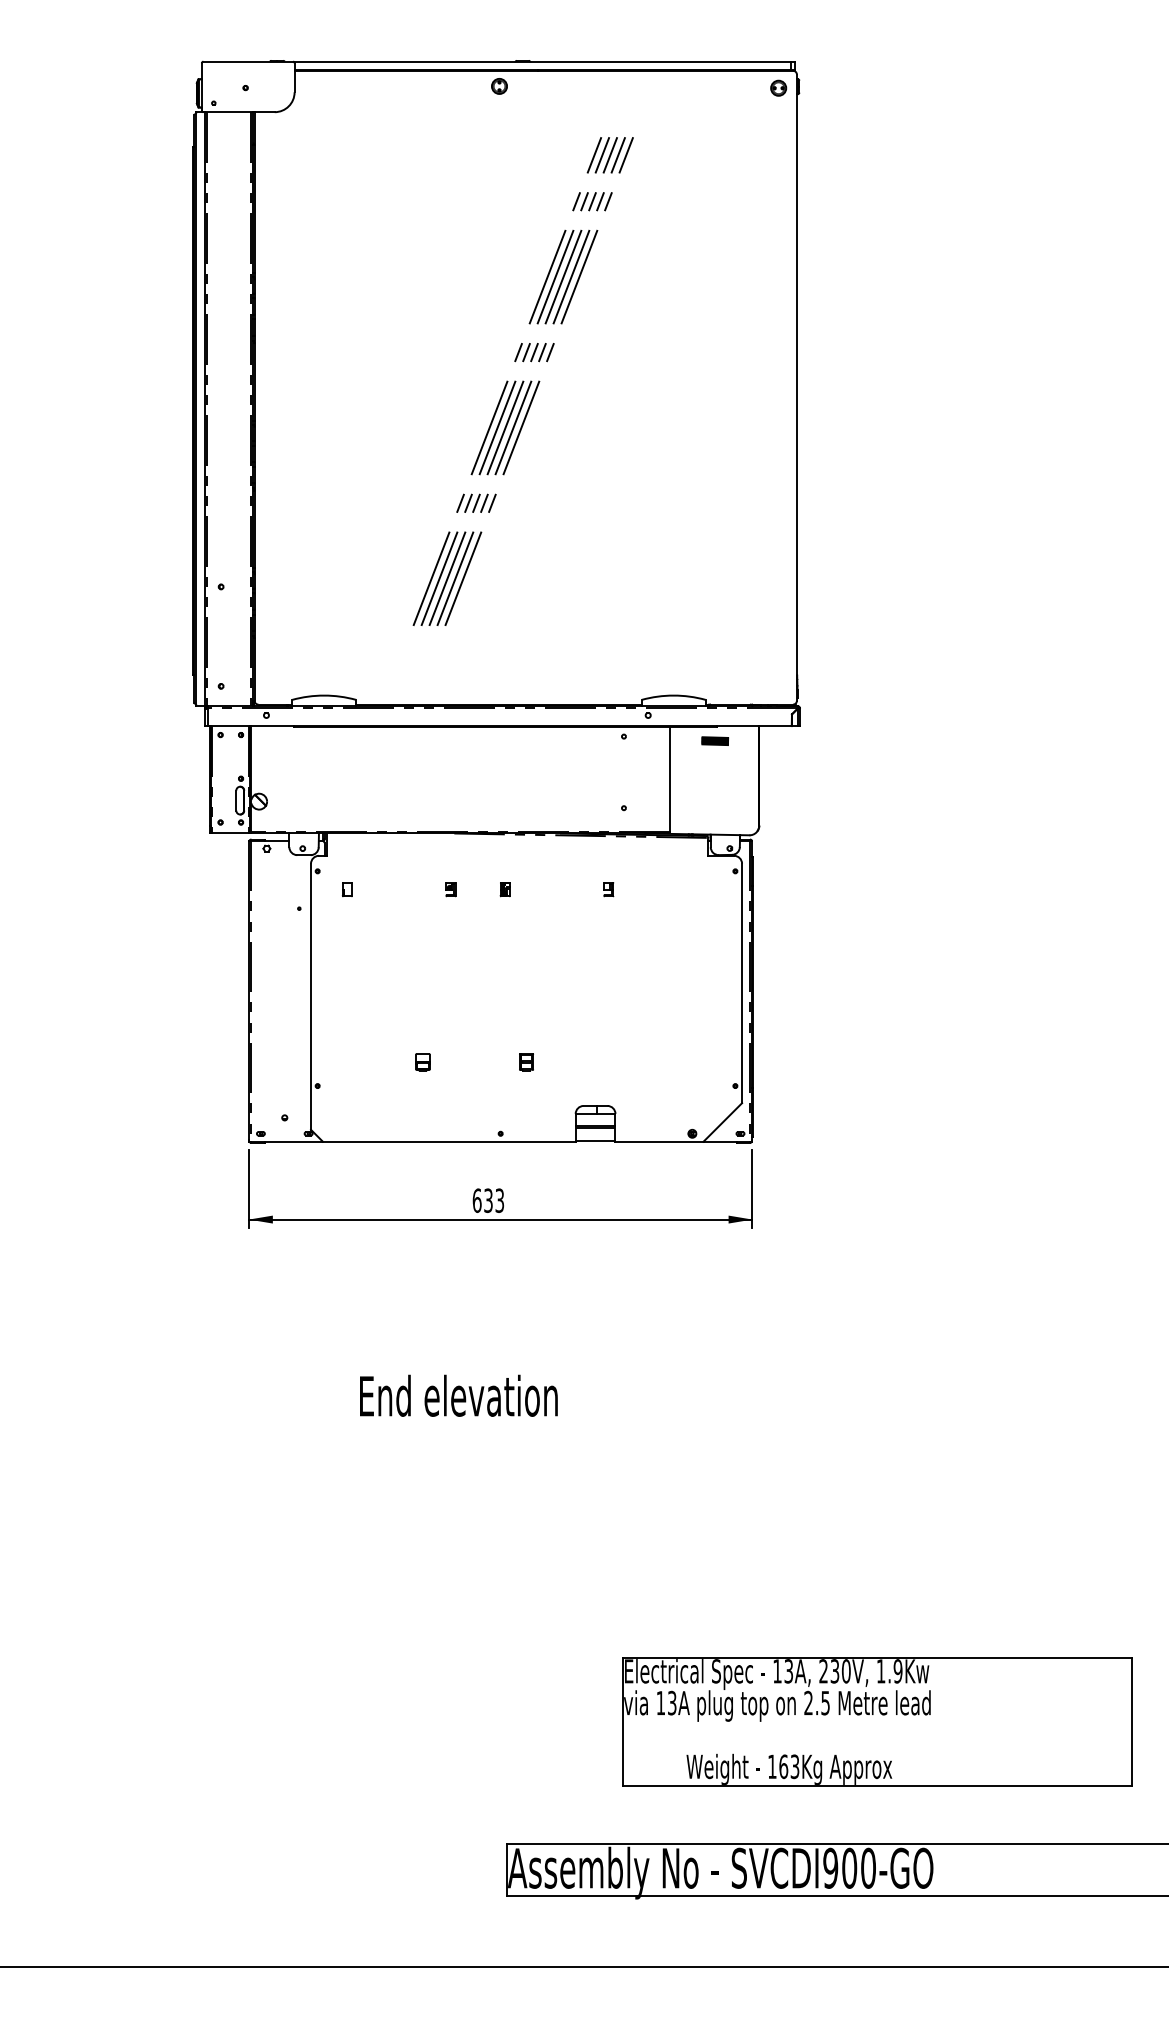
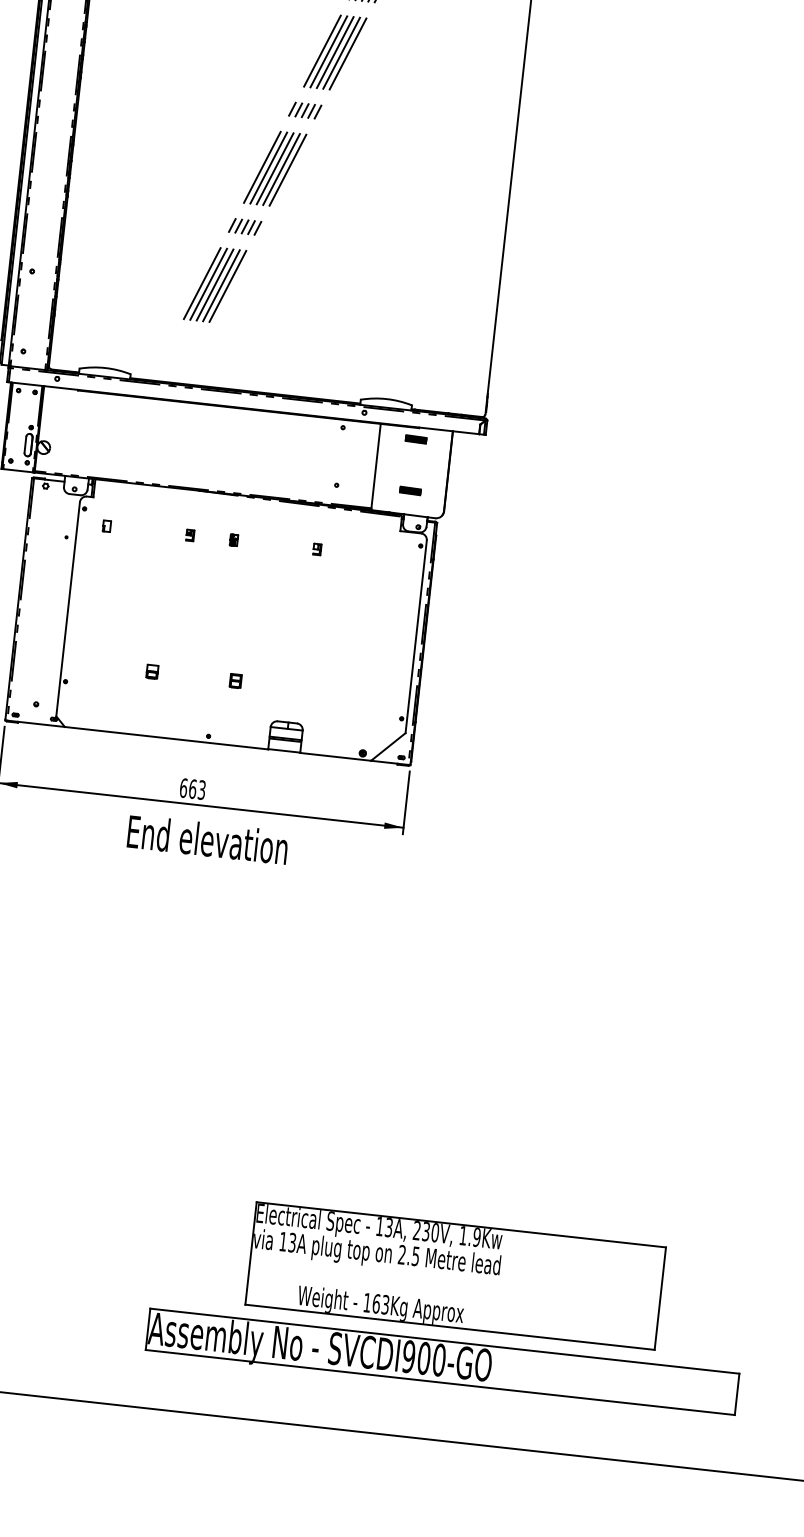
part: (714, 804) -> (409, 490), added
text: (488, 1200) -> (192, 788), 633 -> 663
text: (458, 1395) -> (207, 839), moved
part: (877, 1721) -> (455, 1275), moved

